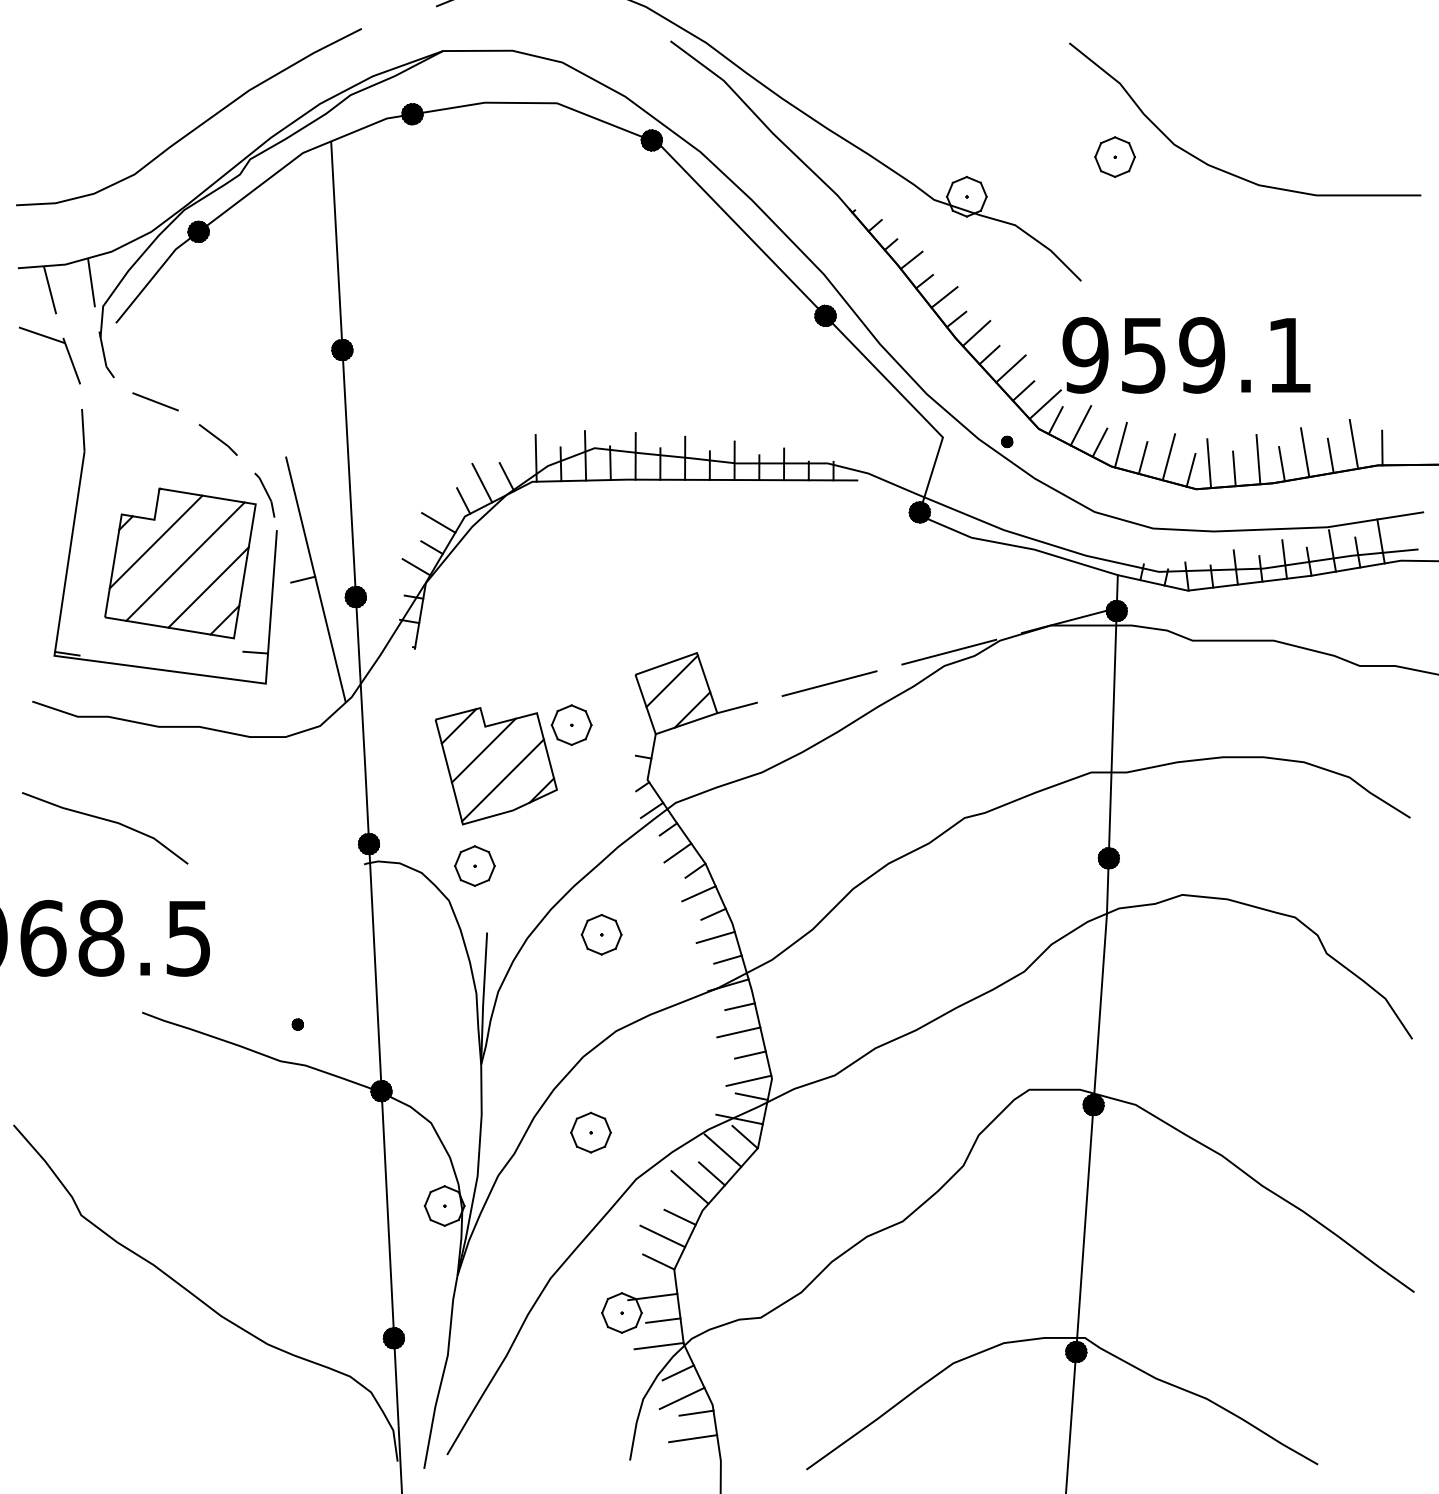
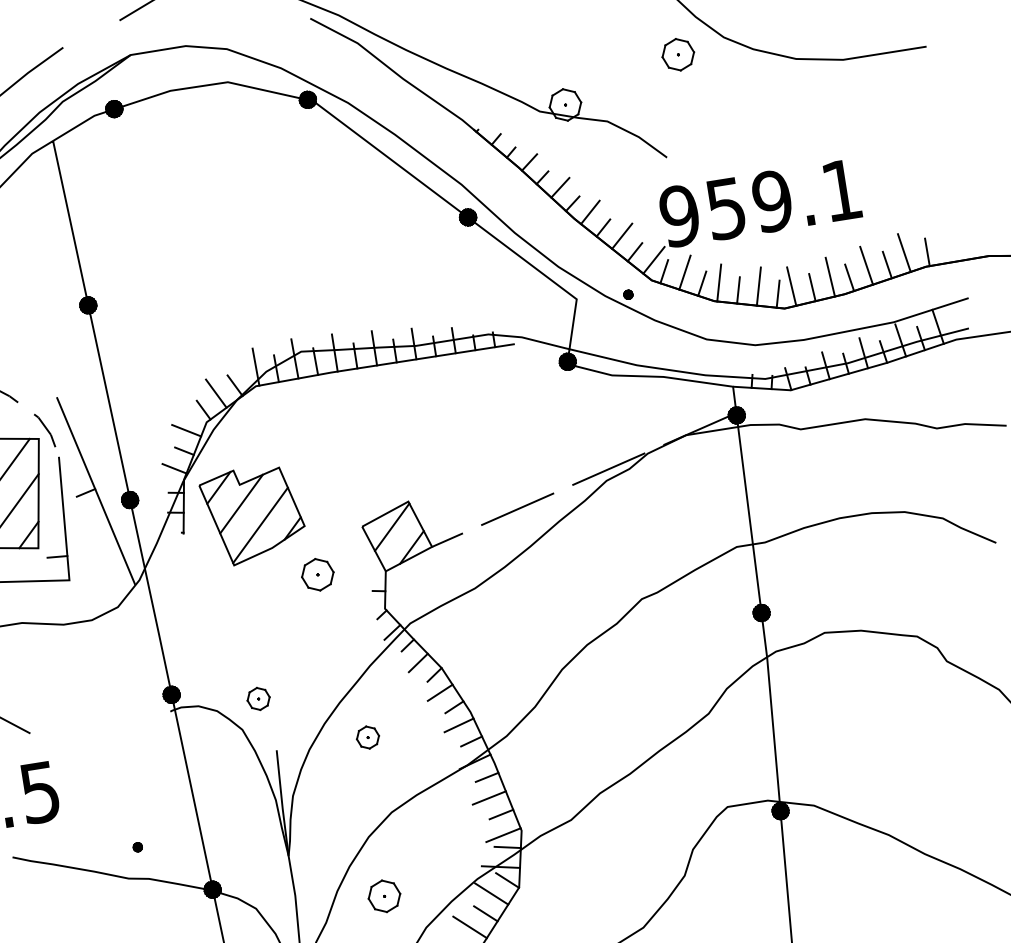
part: (495, 766) -> (252, 515), moved
part: (474, 865) -> (258, 698), size x0.7
part: (601, 934) -> (367, 737), size x0.7

